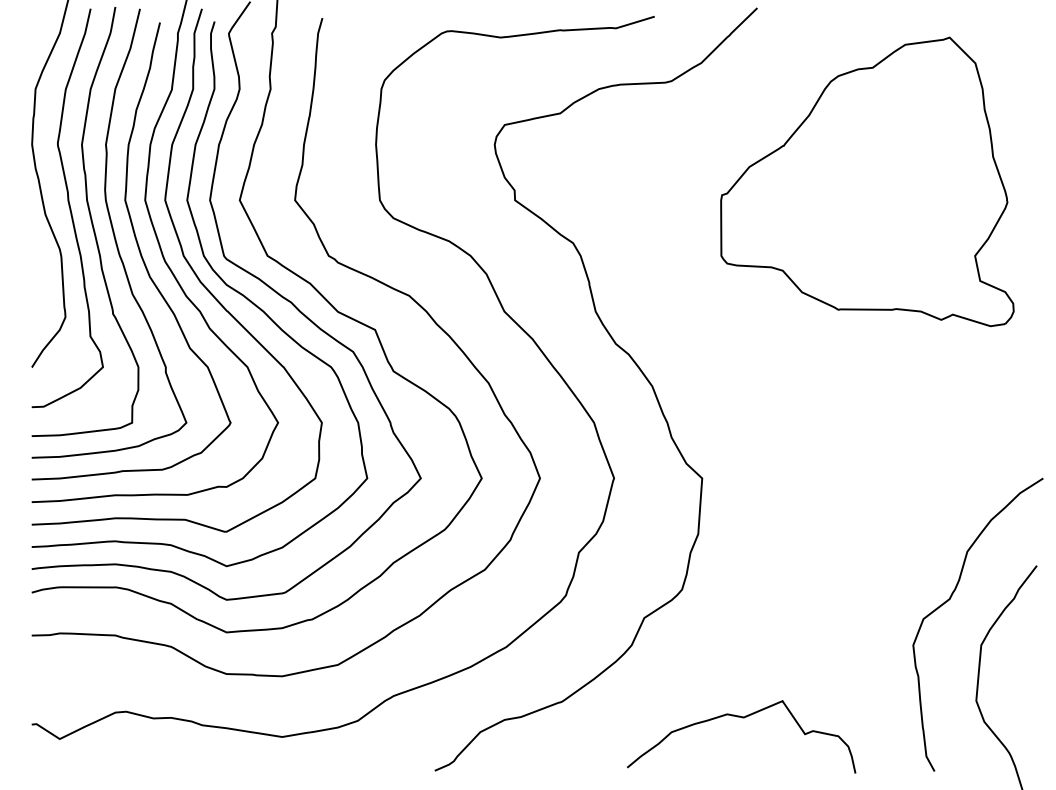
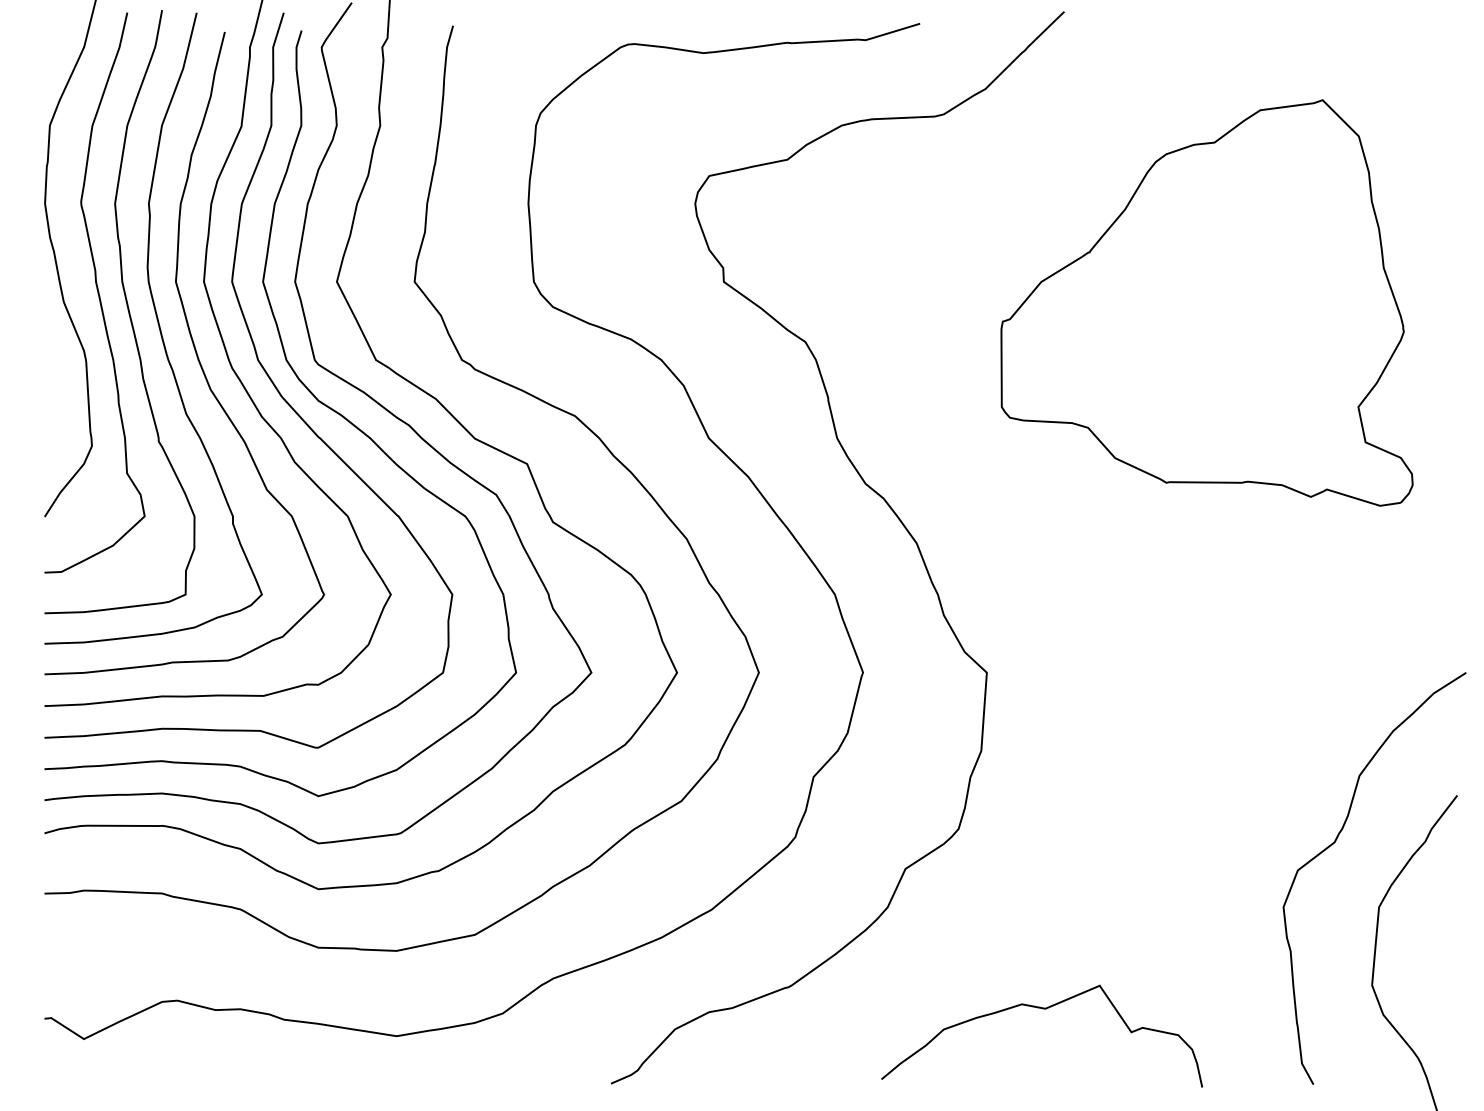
part: (867, 181) -> (1206, 302), moved

